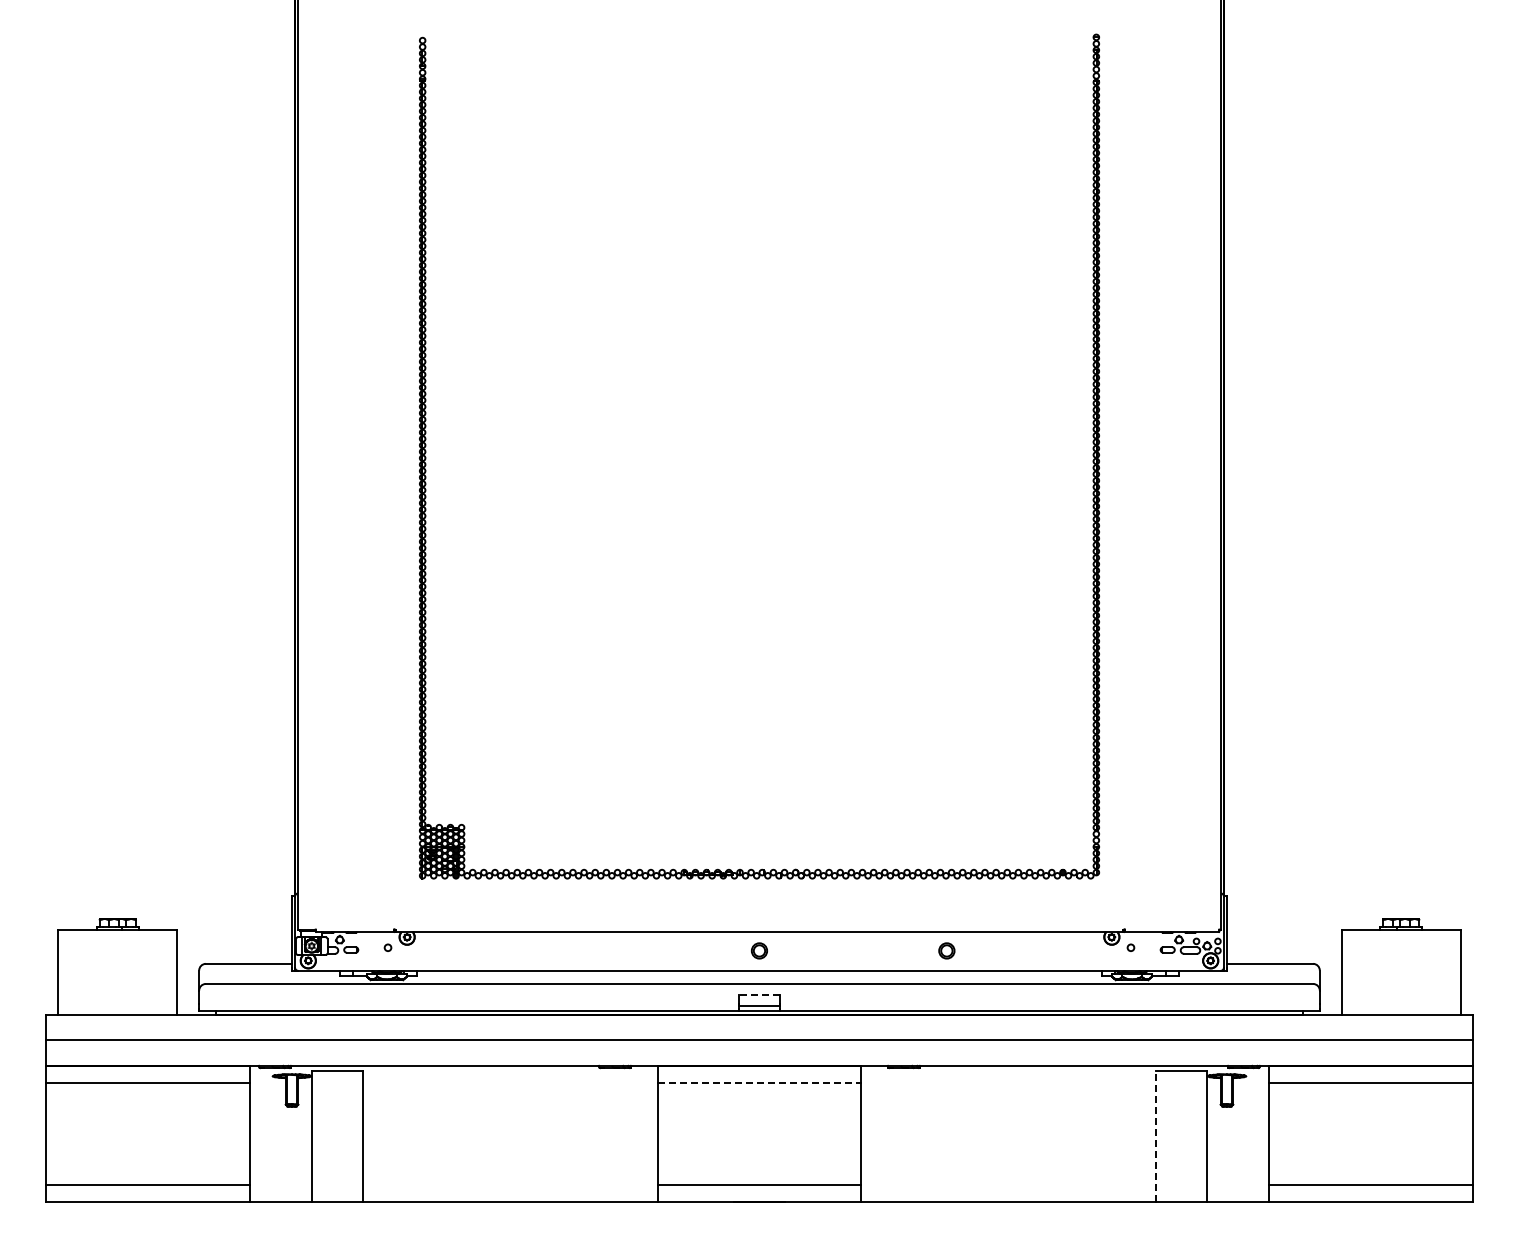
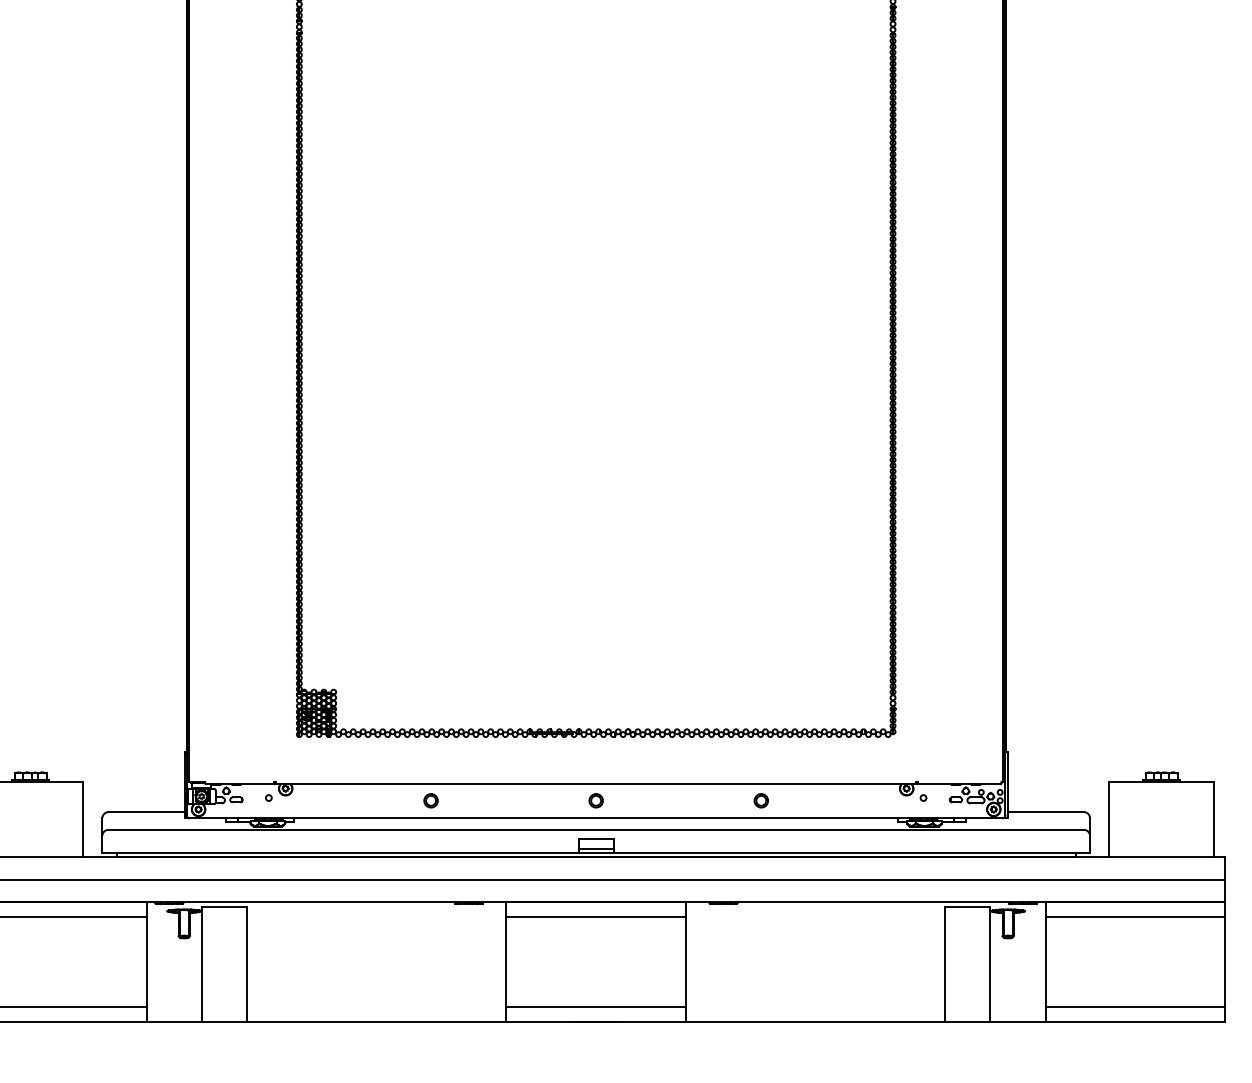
part: (571, 950) -> (430, 800), added
line: (759, 994) -> (596, 839), dashed -> solid
line: (759, 1082) -> (596, 916), dashed -> solid
line: (1155, 1136) -> (945, 964), dashed -> solid

